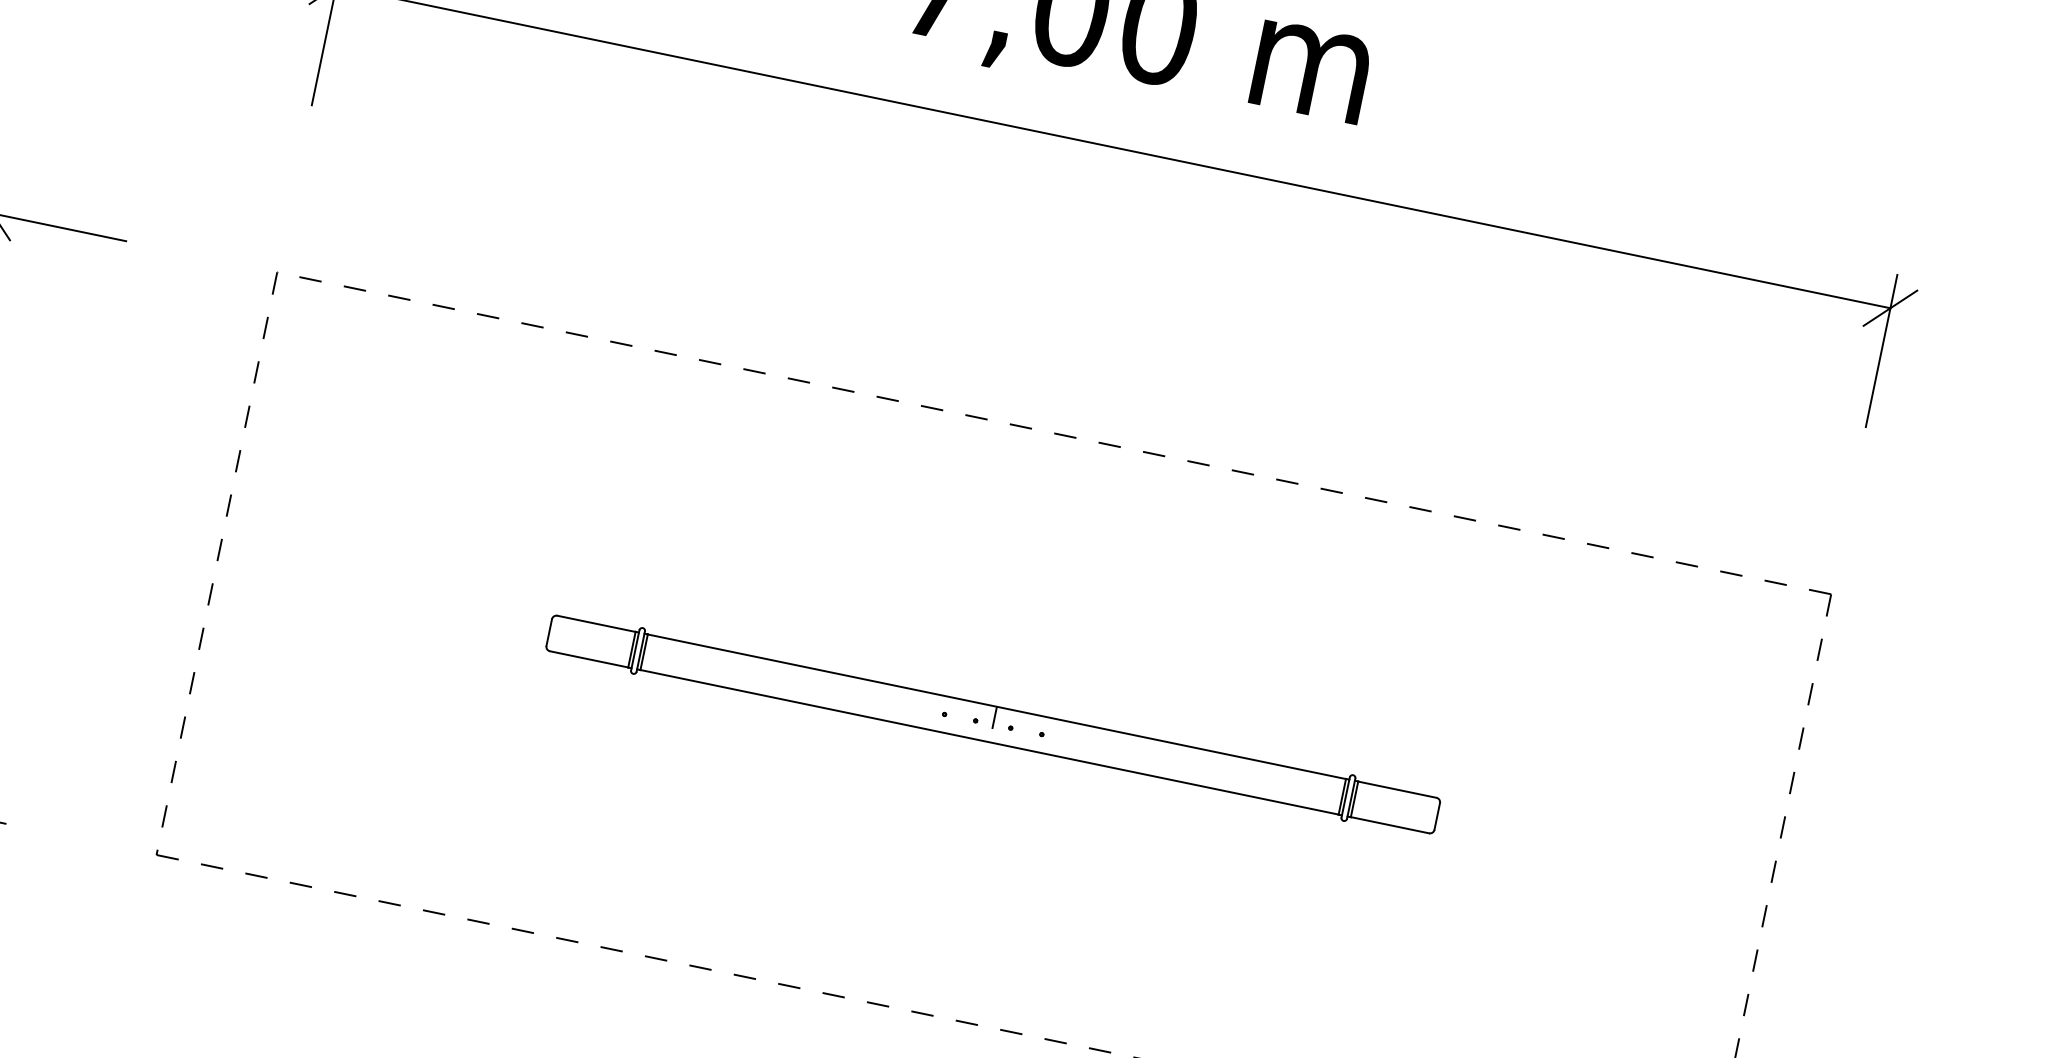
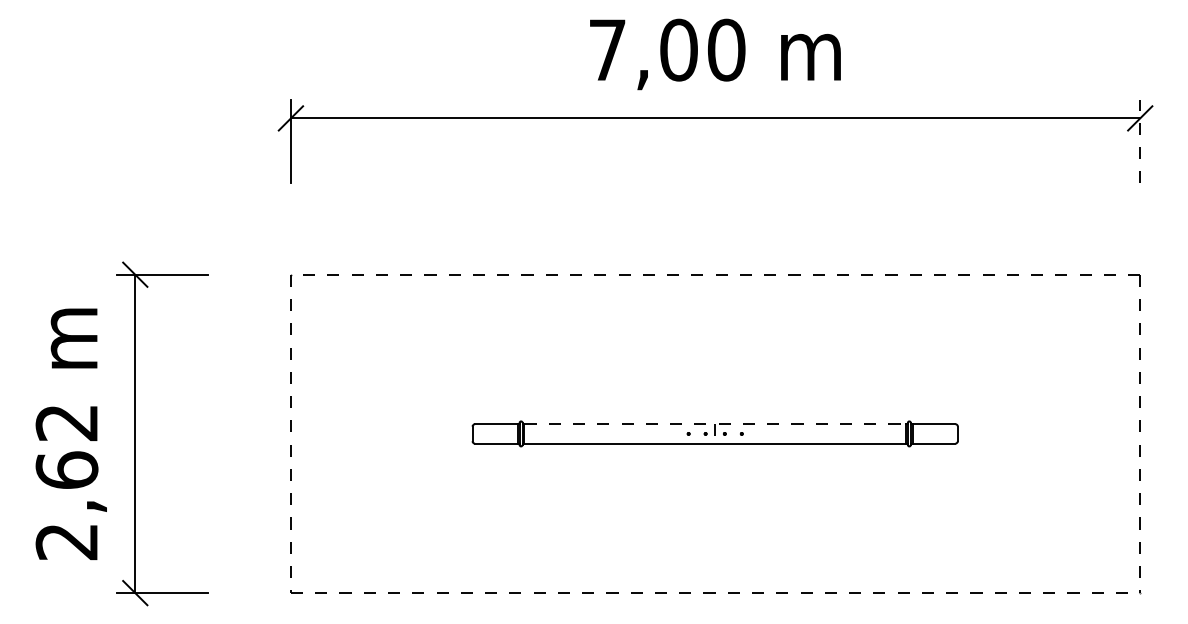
line: (1882, 350) -> (1140, 141), solid -> dashed
line: (997, 707) -> (715, 424), solid -> dashed

